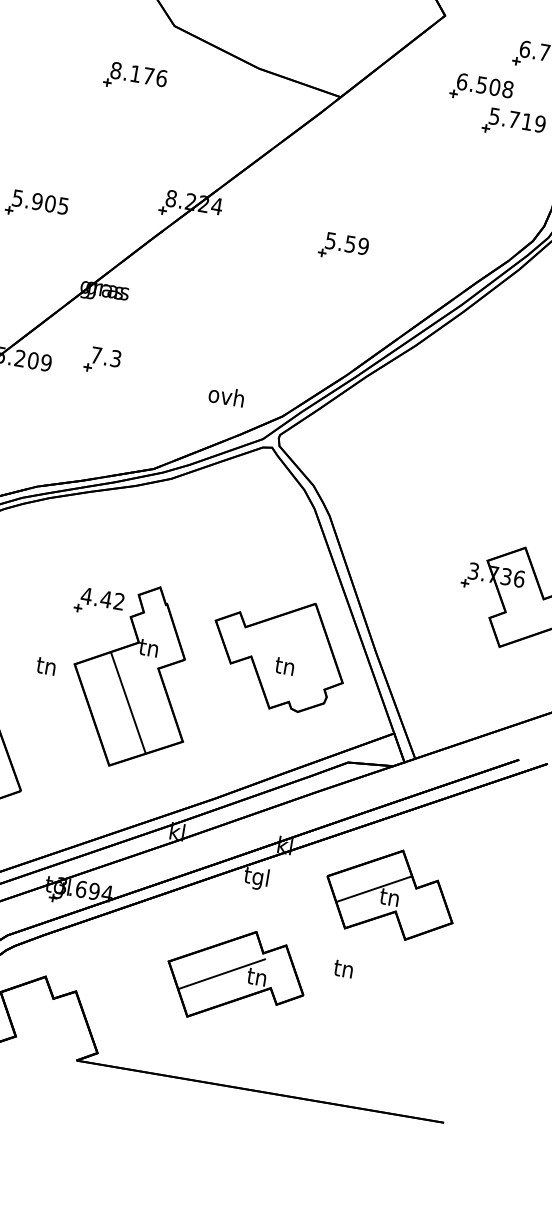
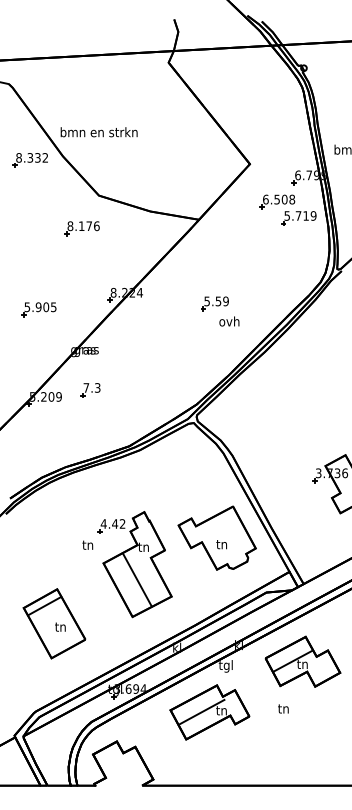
text: (226, 396) -> (229, 321), moved
text: (45, 664) -> (87, 544), moved
part: (235, 976) -> (209, 712), moved

